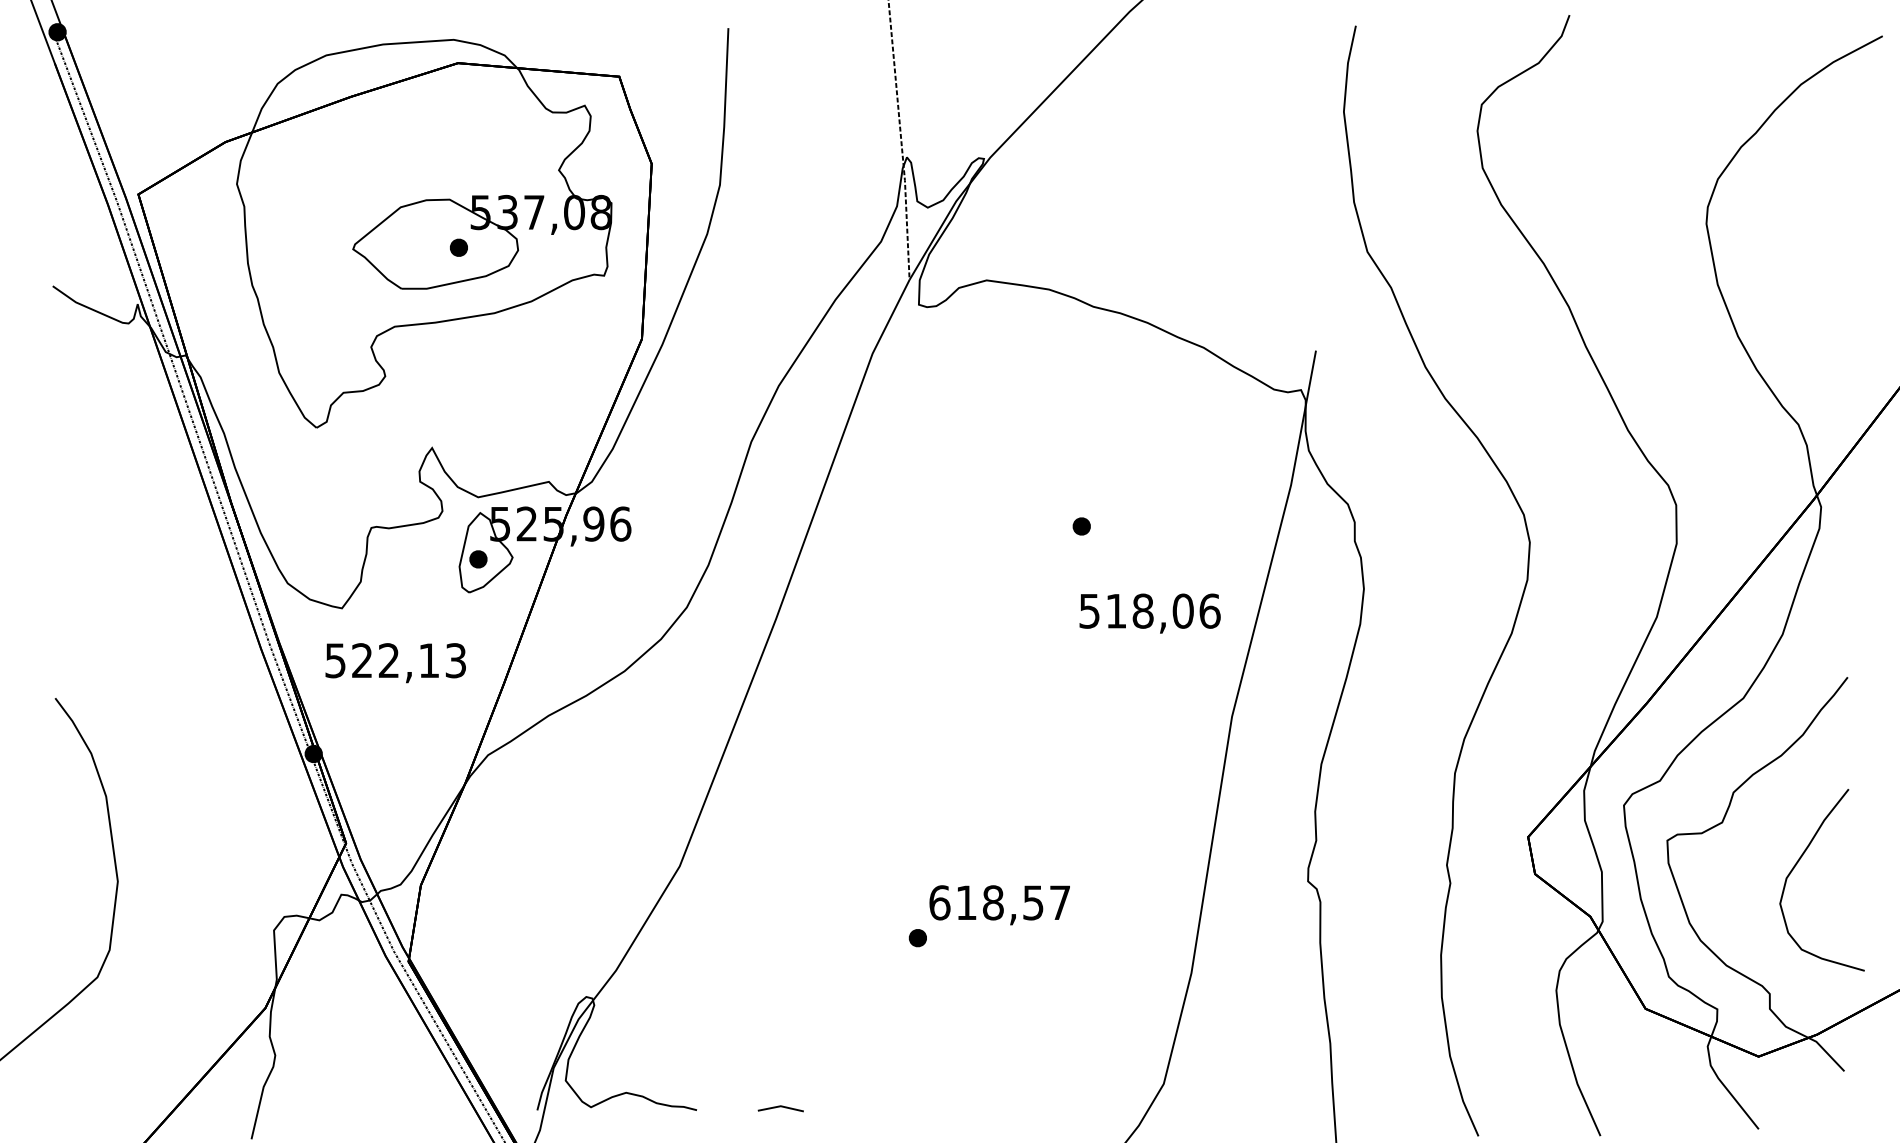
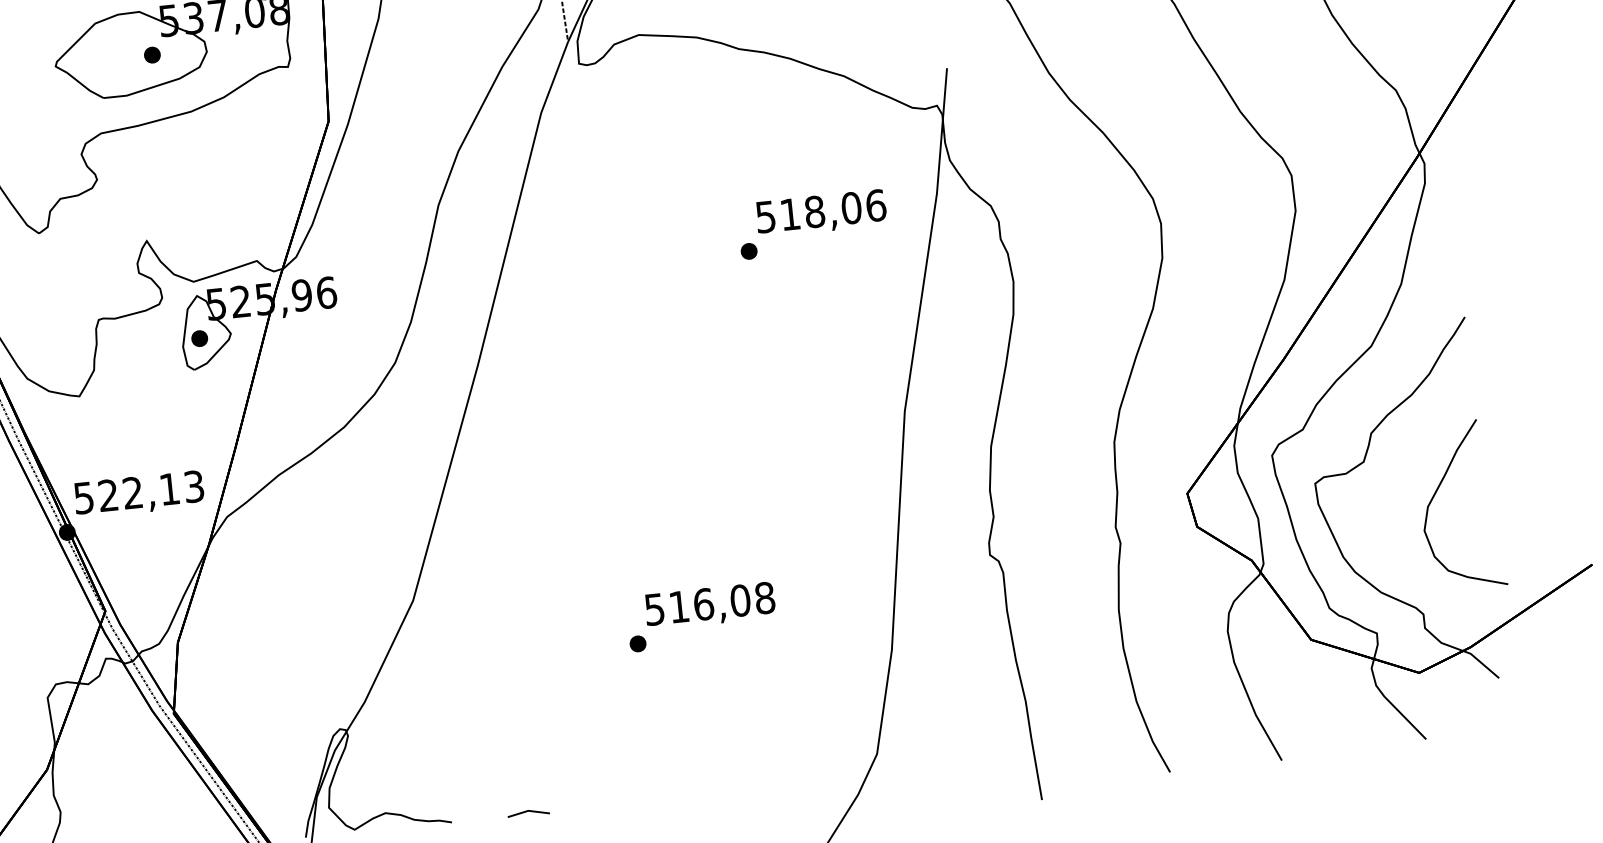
text: (1149, 613) -> (820, 213), moved
text: (395, 663) -> (139, 494), moved
text: (999, 902) -> (709, 603), 618,57 -> 516,08

